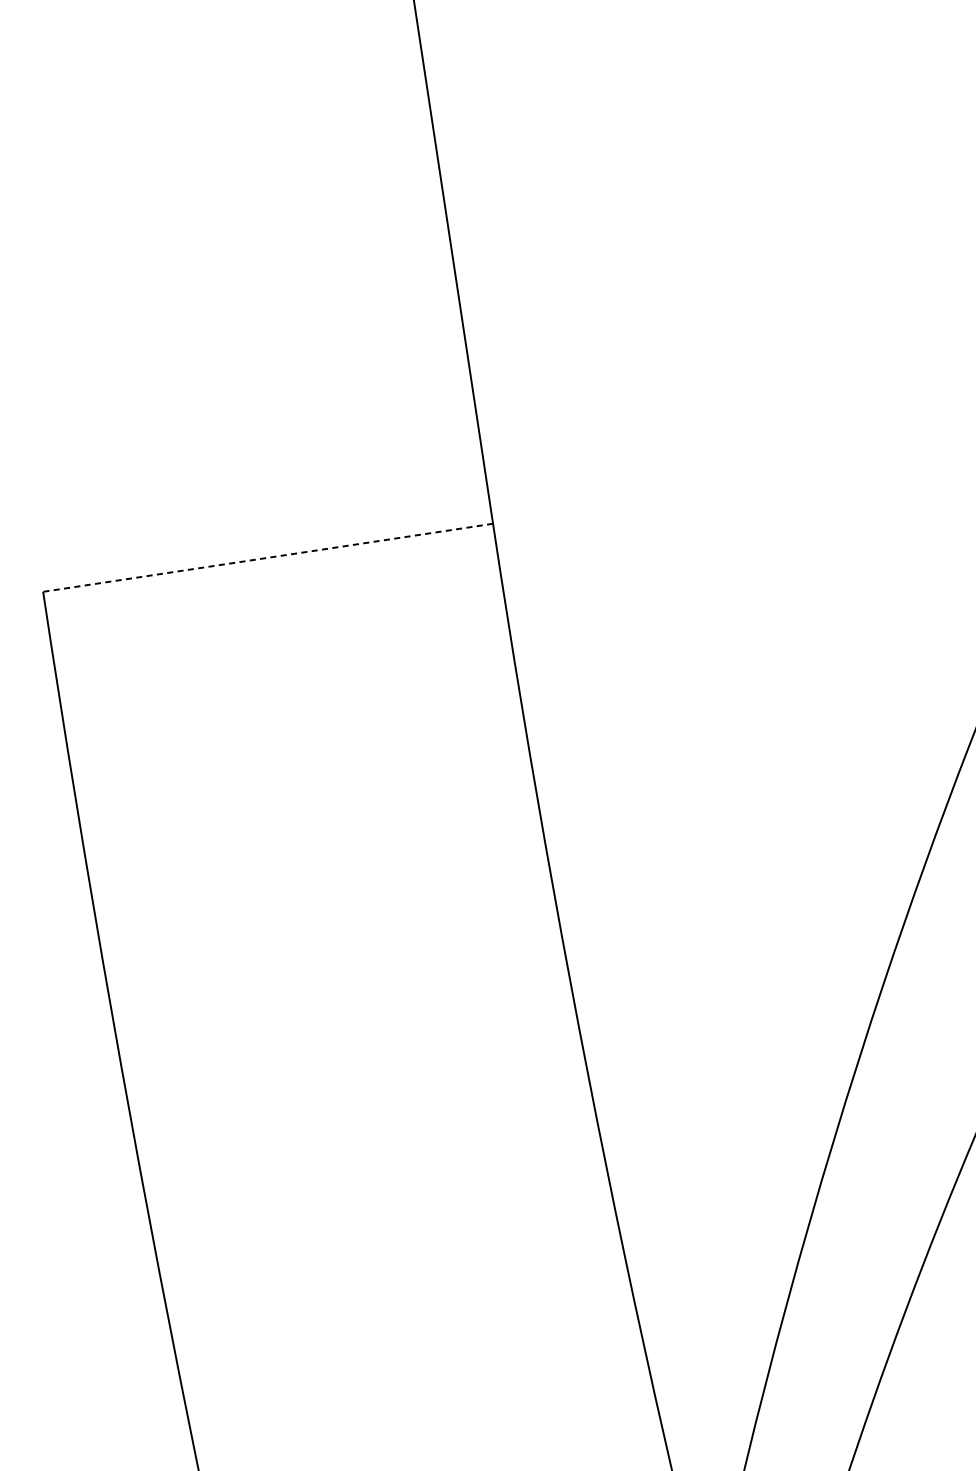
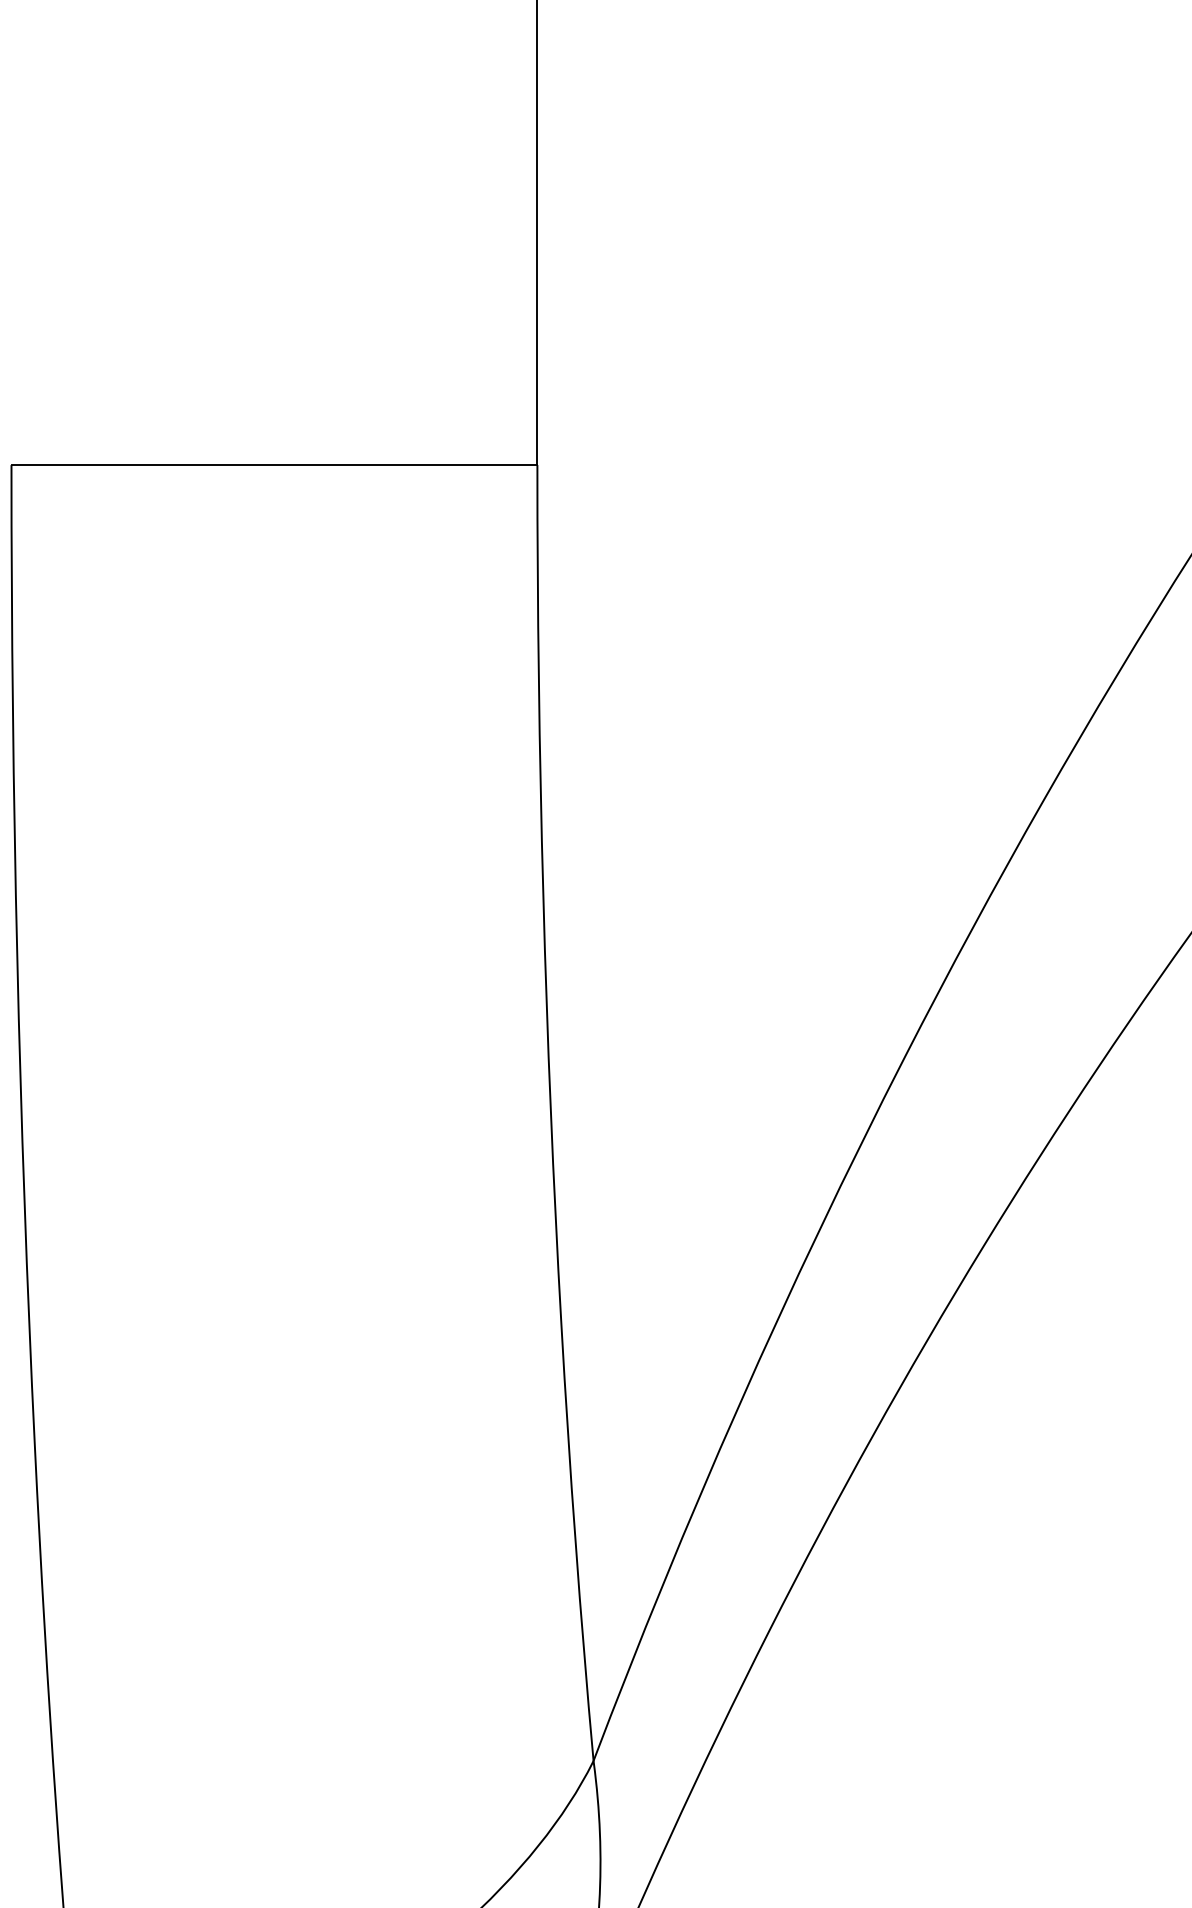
line: (268, 558) -> (274, 465), dashed -> solid

